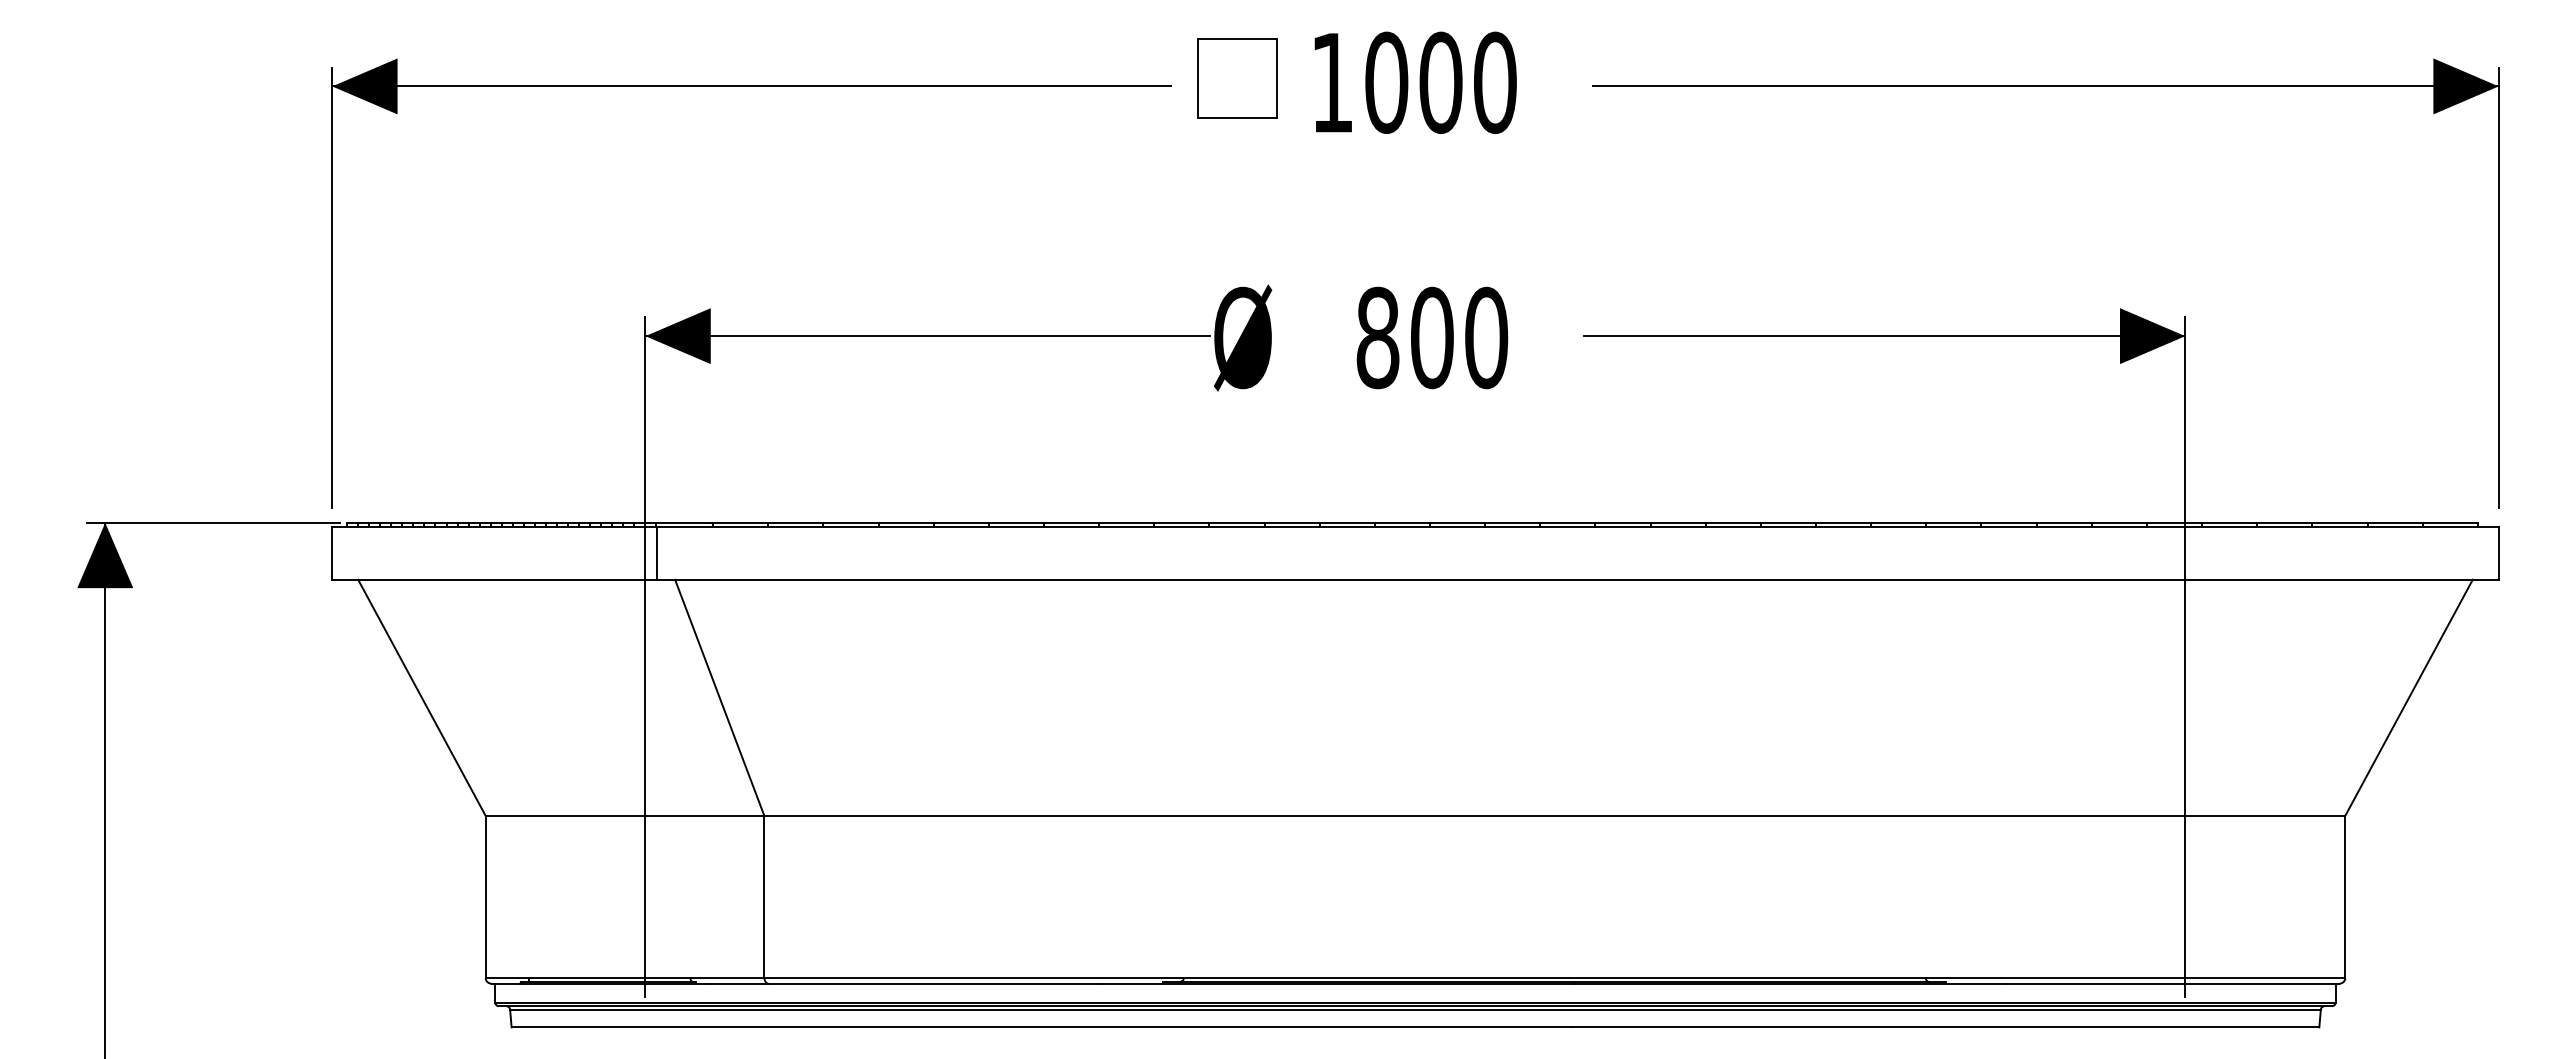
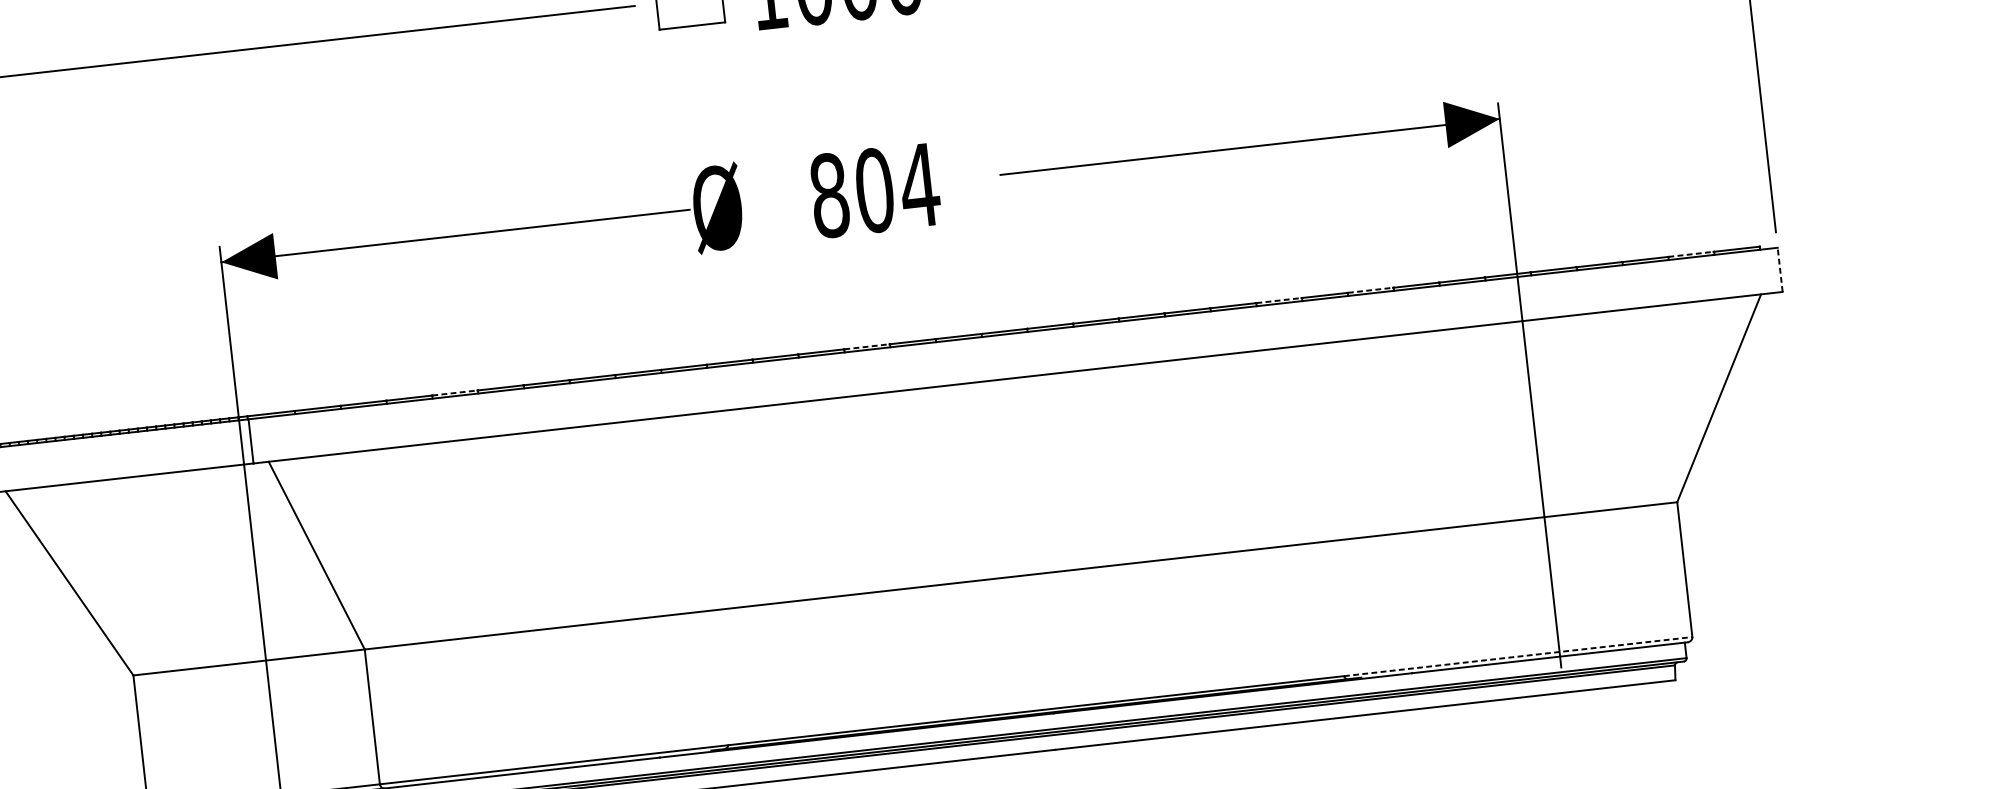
text: (1485, 337) -> (918, 185), 800 -> 804
line: (906, 522) -> (455, 392), solid -> dashed
line: (1402, 522) -> (867, 346), solid -> dashed
line: (1898, 522) -> (1279, 300), solid -> dashed
line: (2009, 522) -> (1371, 289), solid -> dashed
line: (2395, 522) -> (1691, 254), solid -> dashed
line: (2498, 553) -> (1780, 270), solid -> dashed
line: (2135, 978) -> (1518, 656), solid -> dashed

